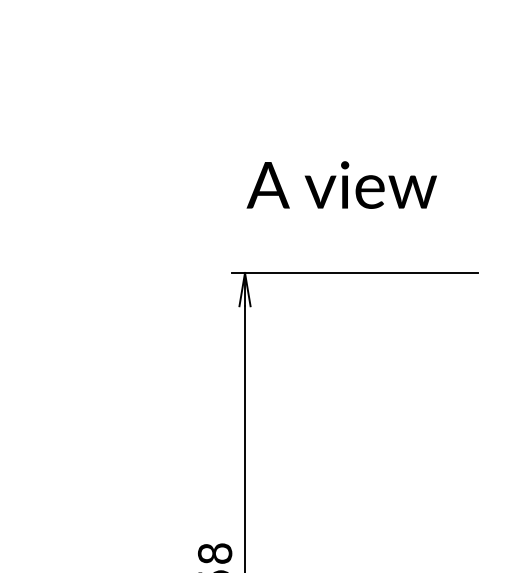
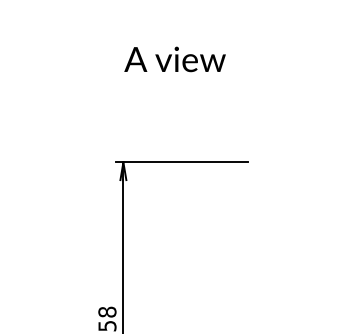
text: (340, 185) -> (174, 59), moved

